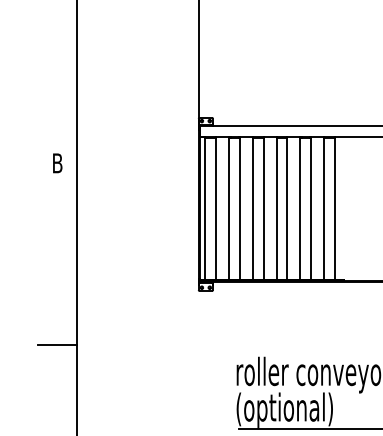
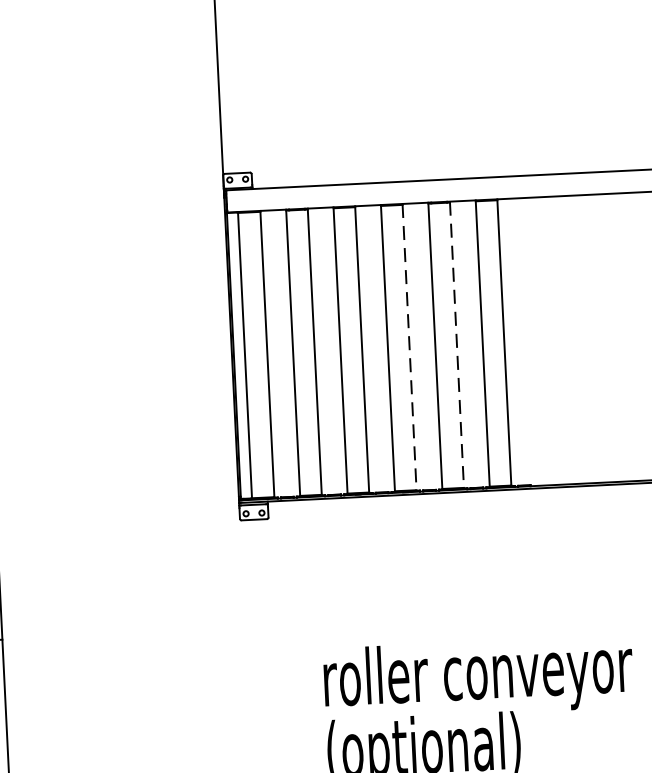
line: (287, 208) -> (409, 346), solid -> dashed
line: (311, 208) -> (457, 344), solid -> dashed

